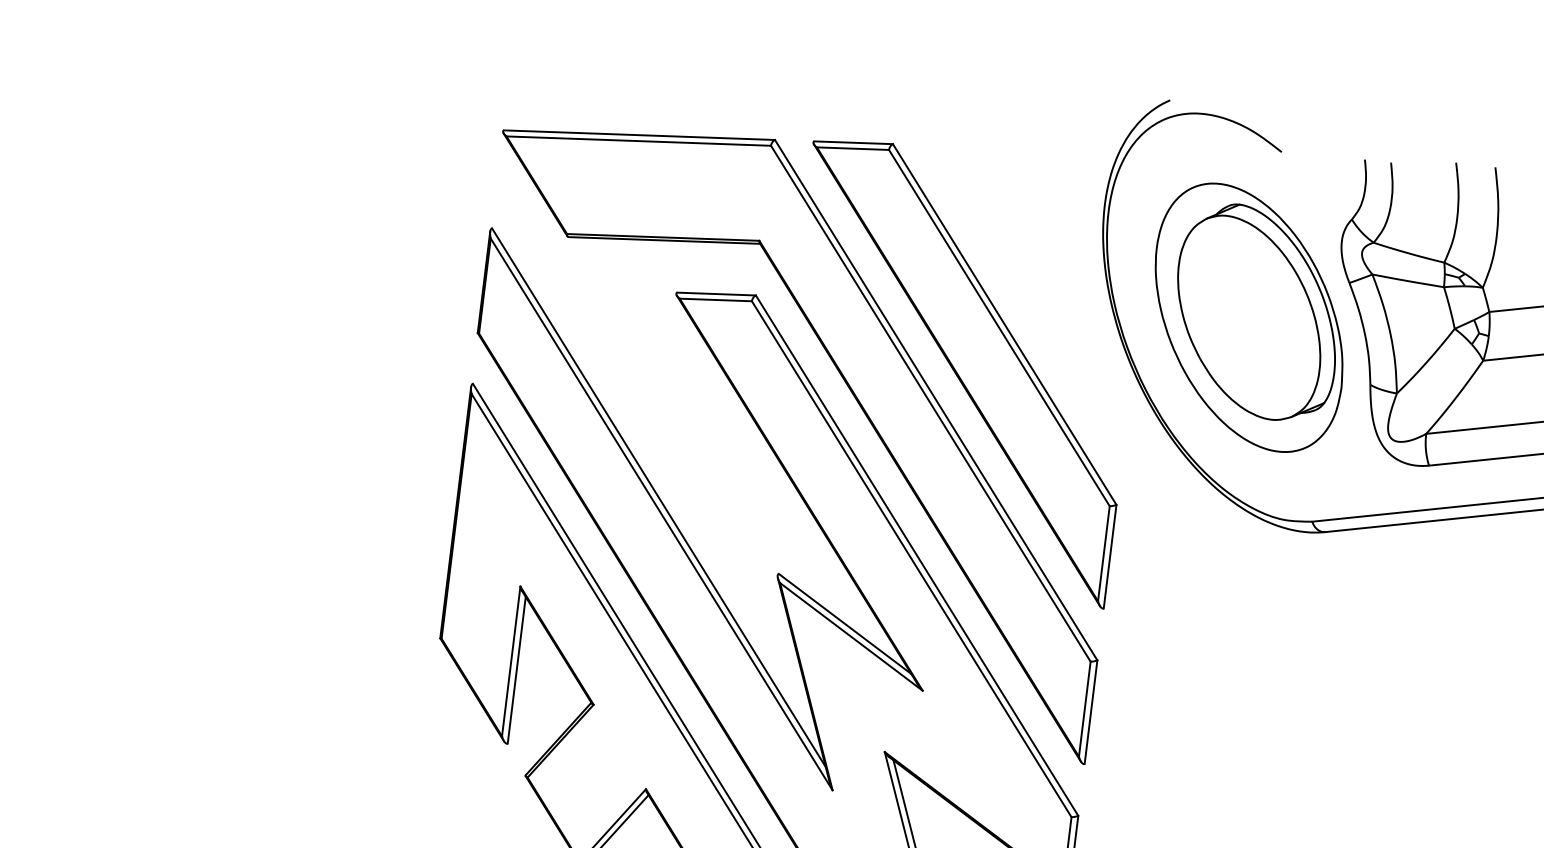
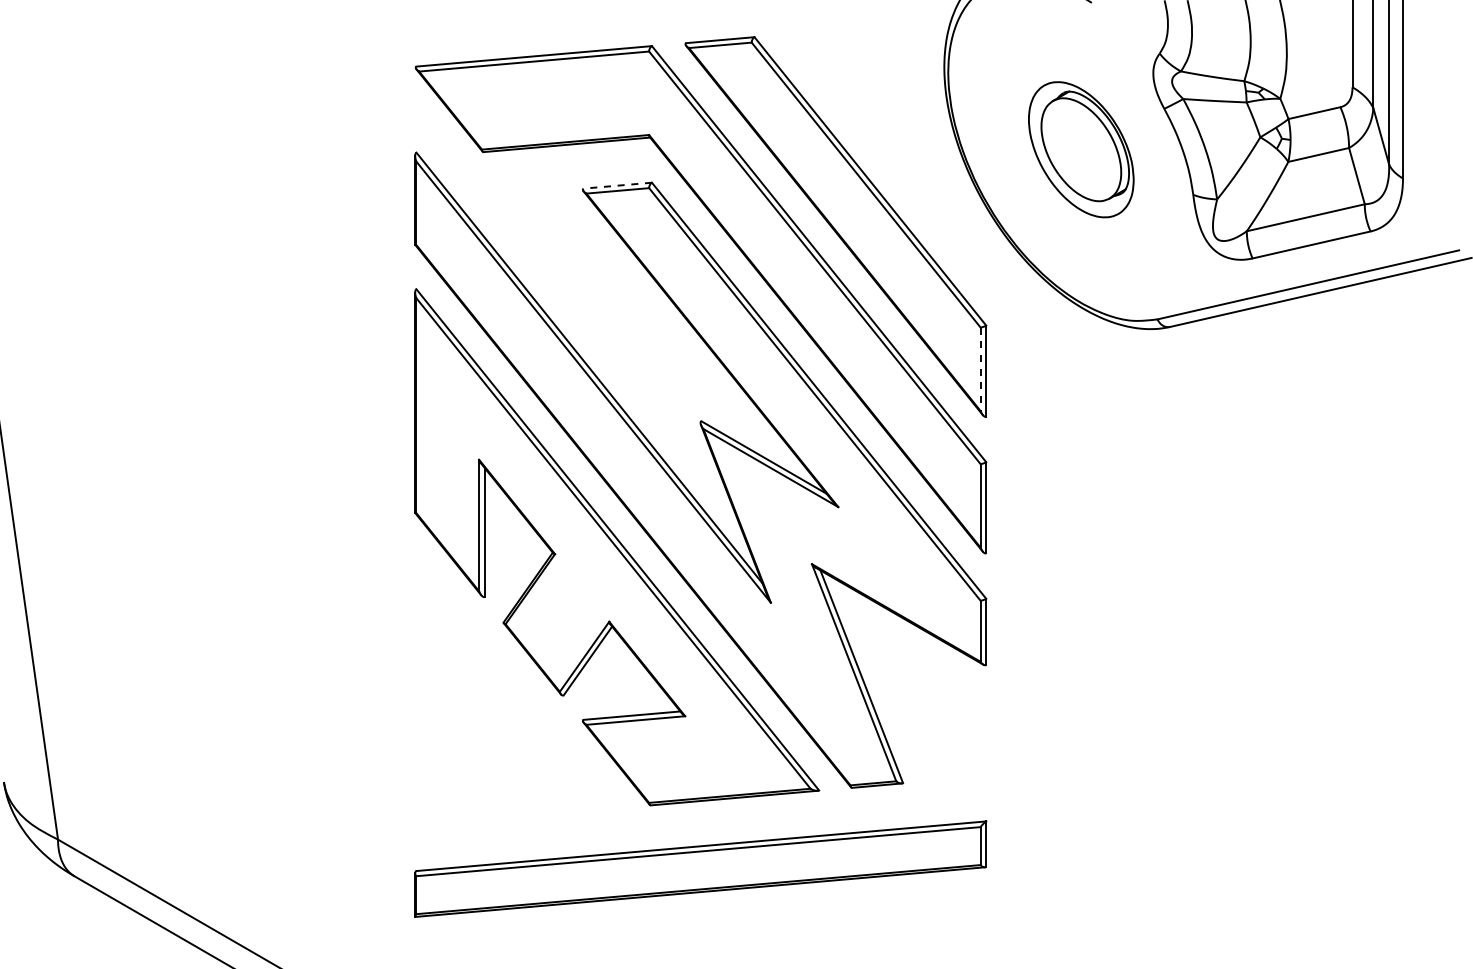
line: (716, 293) -> (617, 185), solid -> dashed
part: (1249, 317) -> (1081, 149), size x0.6
line: (1103, 553) -> (980, 369), solid -> dashed

